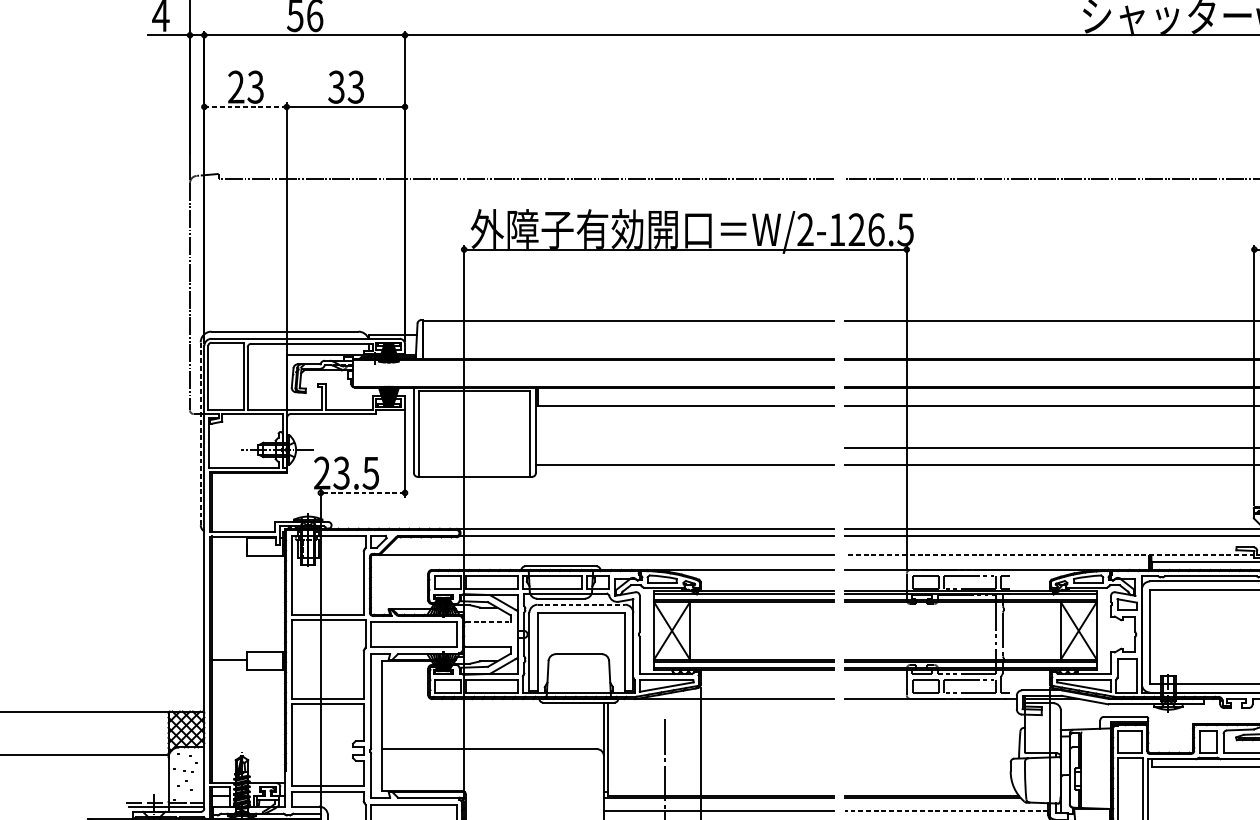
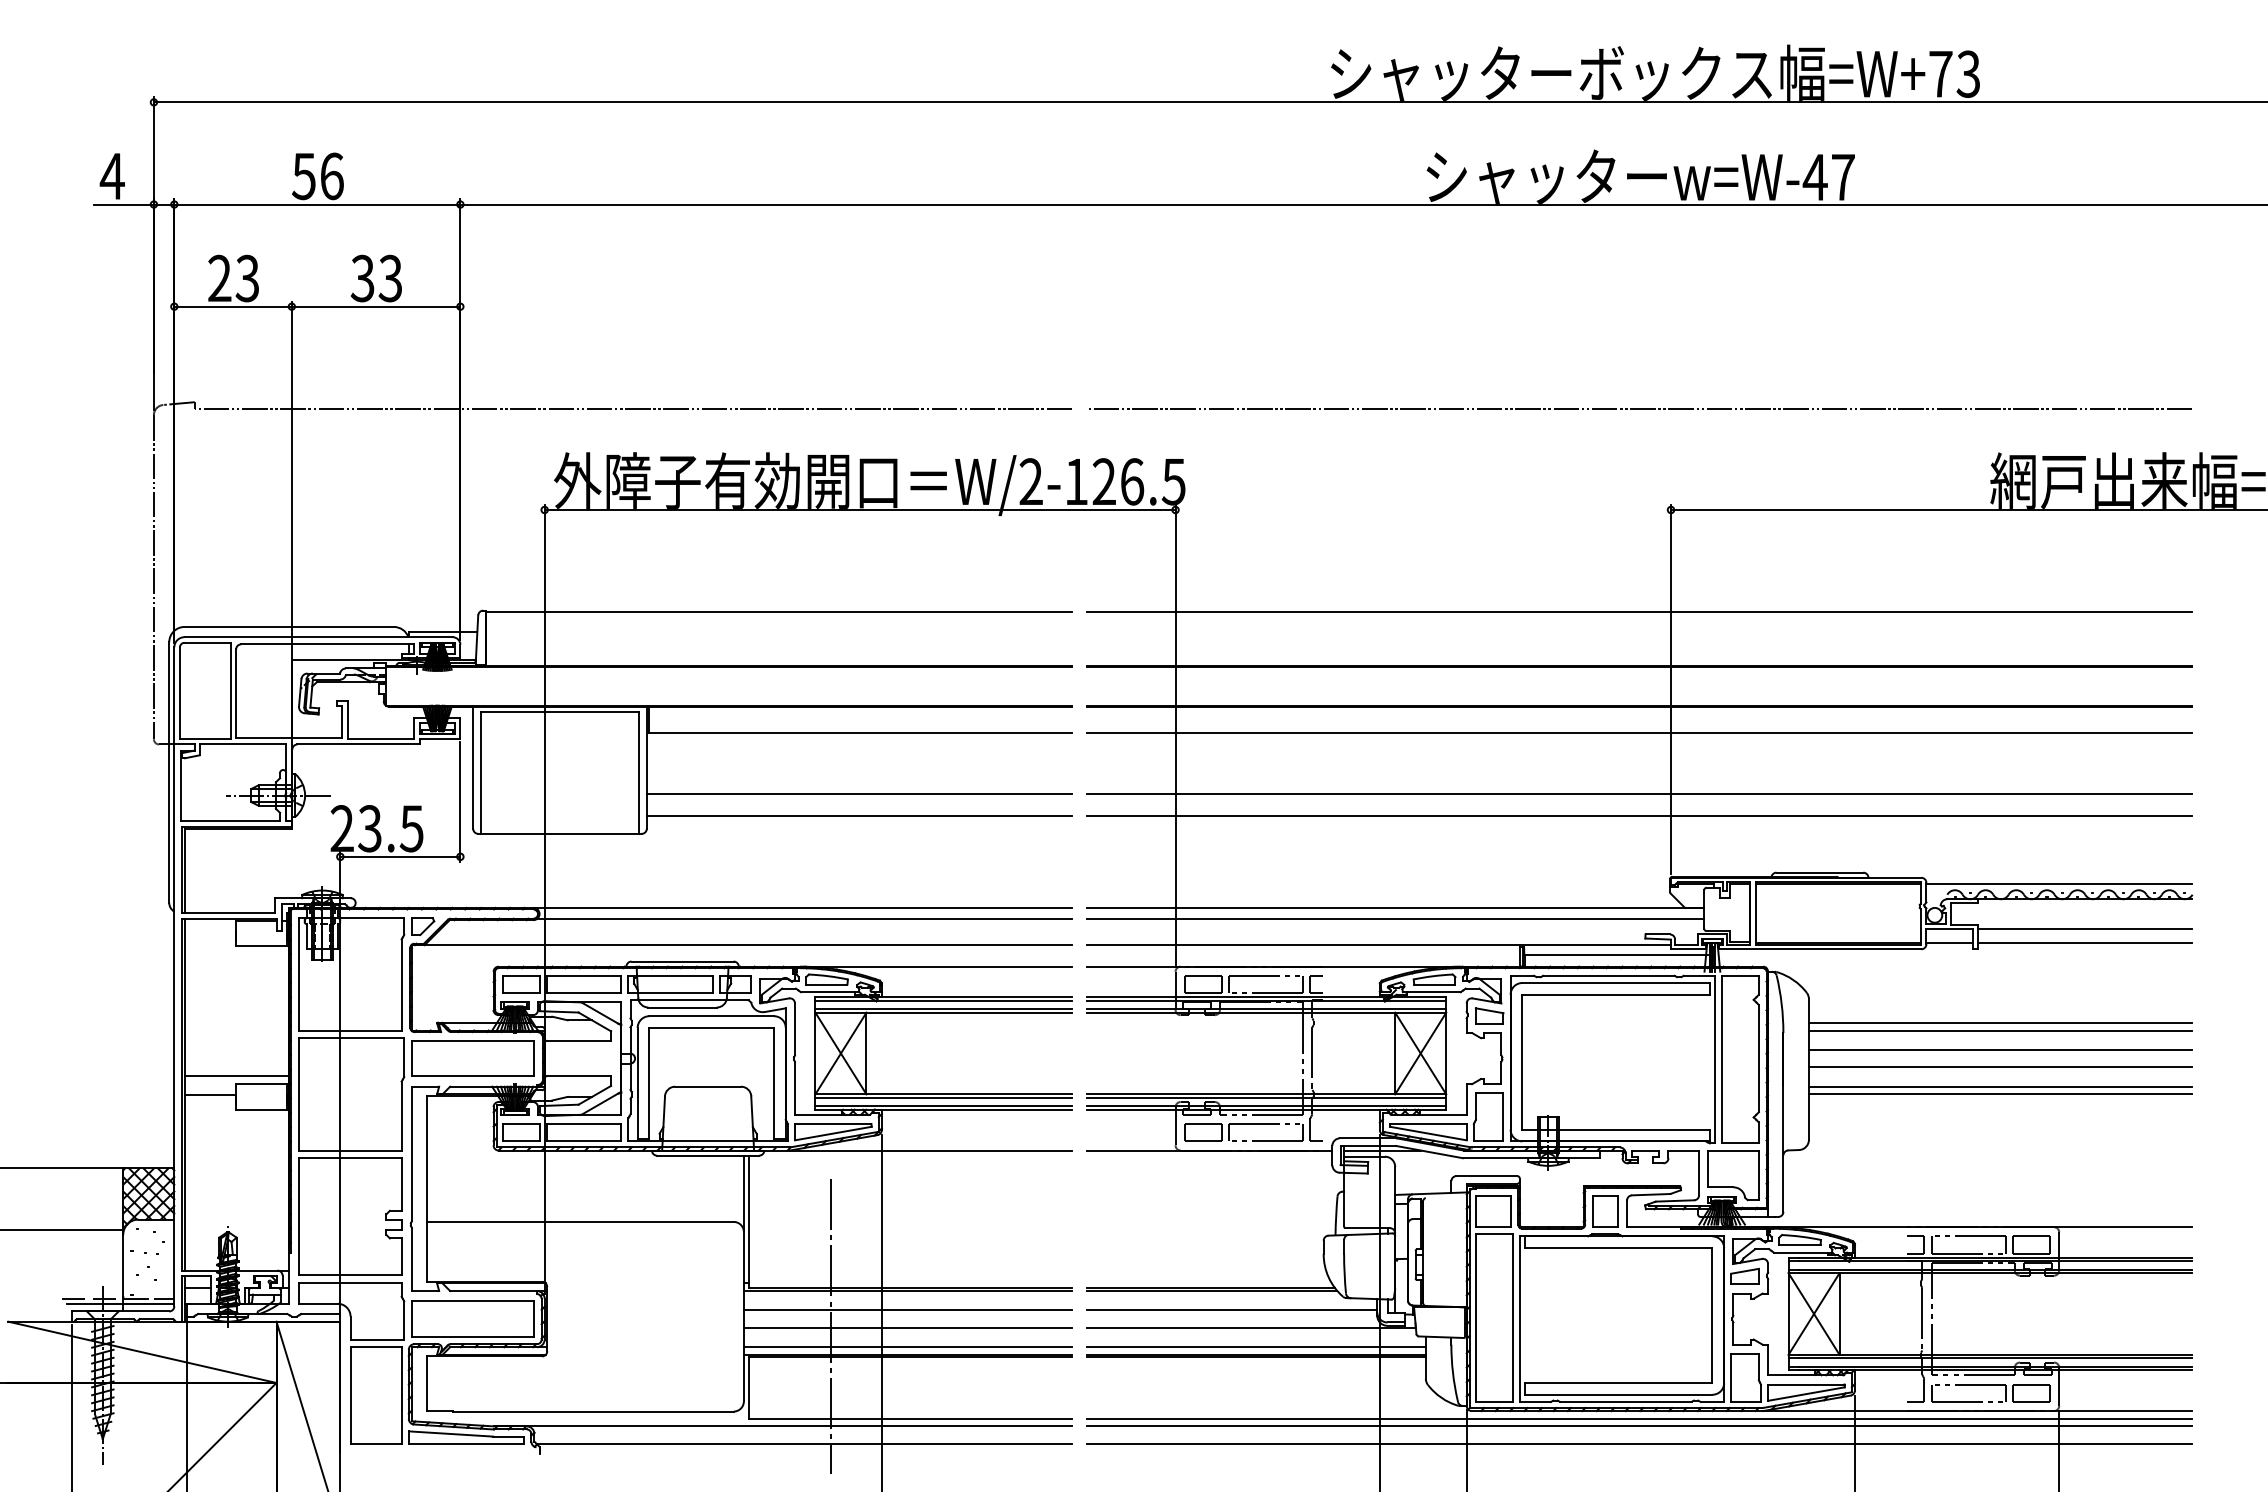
line: (245, 106) -> (233, 306), dashed -> solid
line: (200, 433) -> (169, 772), dashed -> solid
line: (685, 448) -> (859, 793), added
line: (362, 492) -> (399, 856), dashed -> solid
line: (1049, 555) -> (1379, 945), dashed -> solid
line: (581, 604) -> (712, 1016), dashed -> solid
line: (488, 621) -> (579, 1040), dashed -> solid
line: (247, 647) -> (236, 1076), added
line: (946, 811) -> (1232, 1310), dashed -> solid

